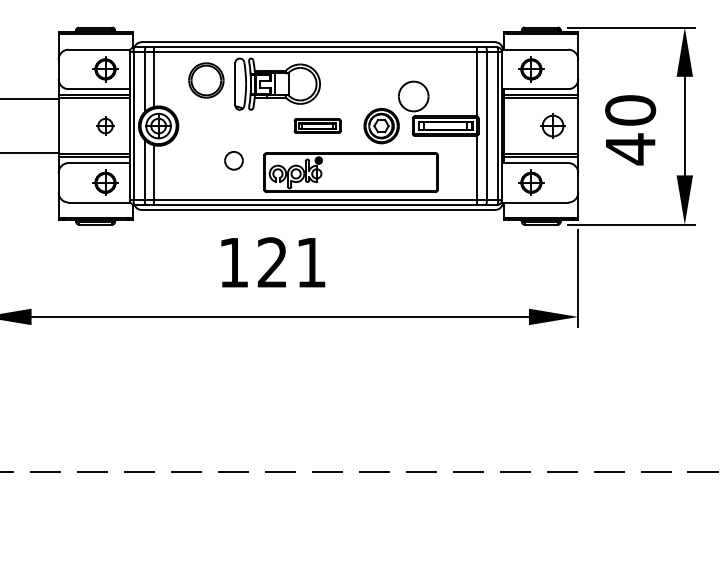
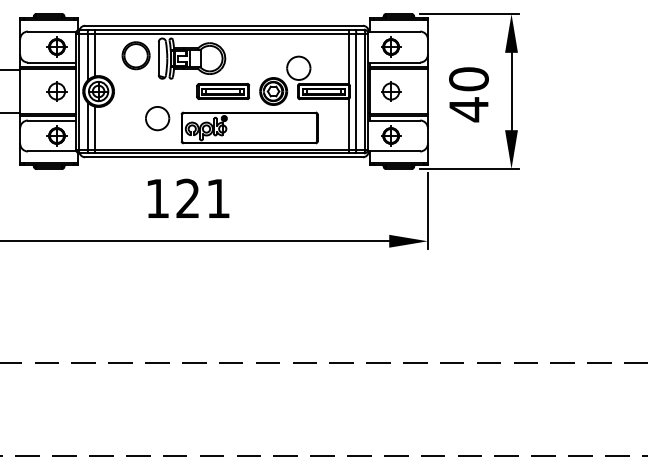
part: (104, 126) -> (56, 91), size x1.43
part: (317, 126) -> (223, 91), size x1.43
part: (553, 126) -> (391, 91), moved
part: (233, 160) -> (157, 118), size x1.67

